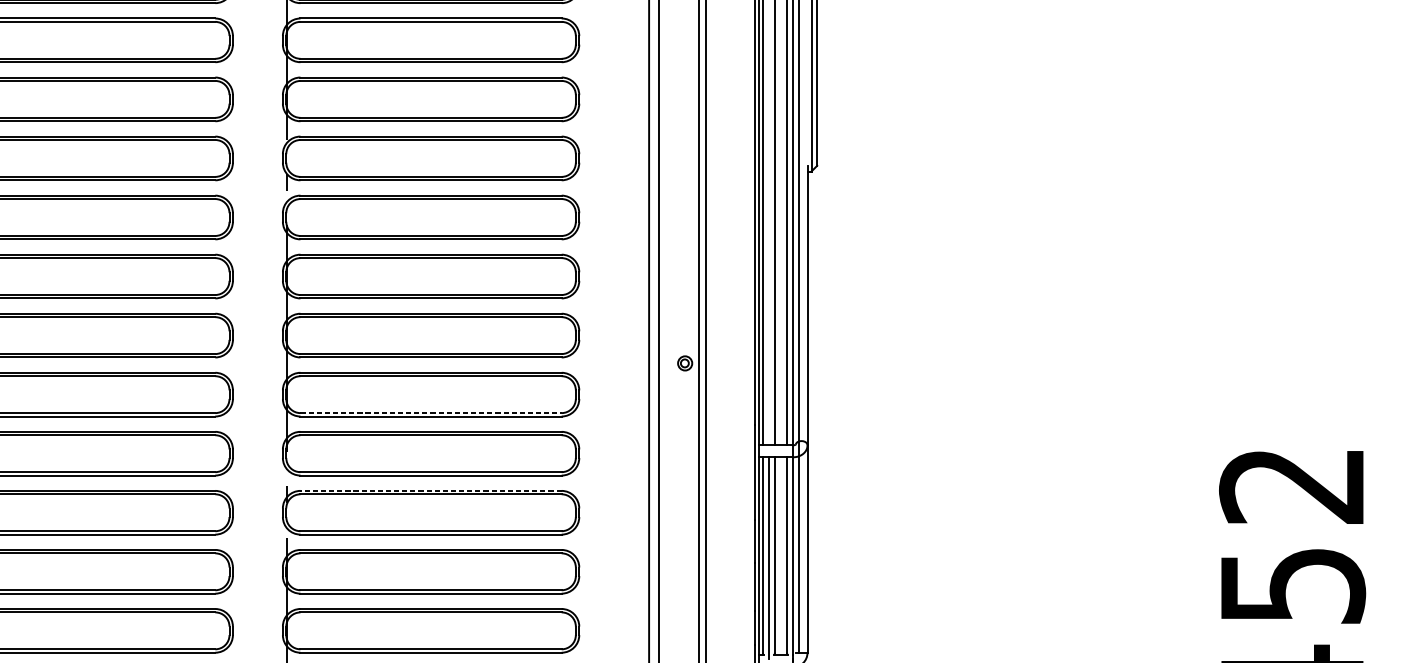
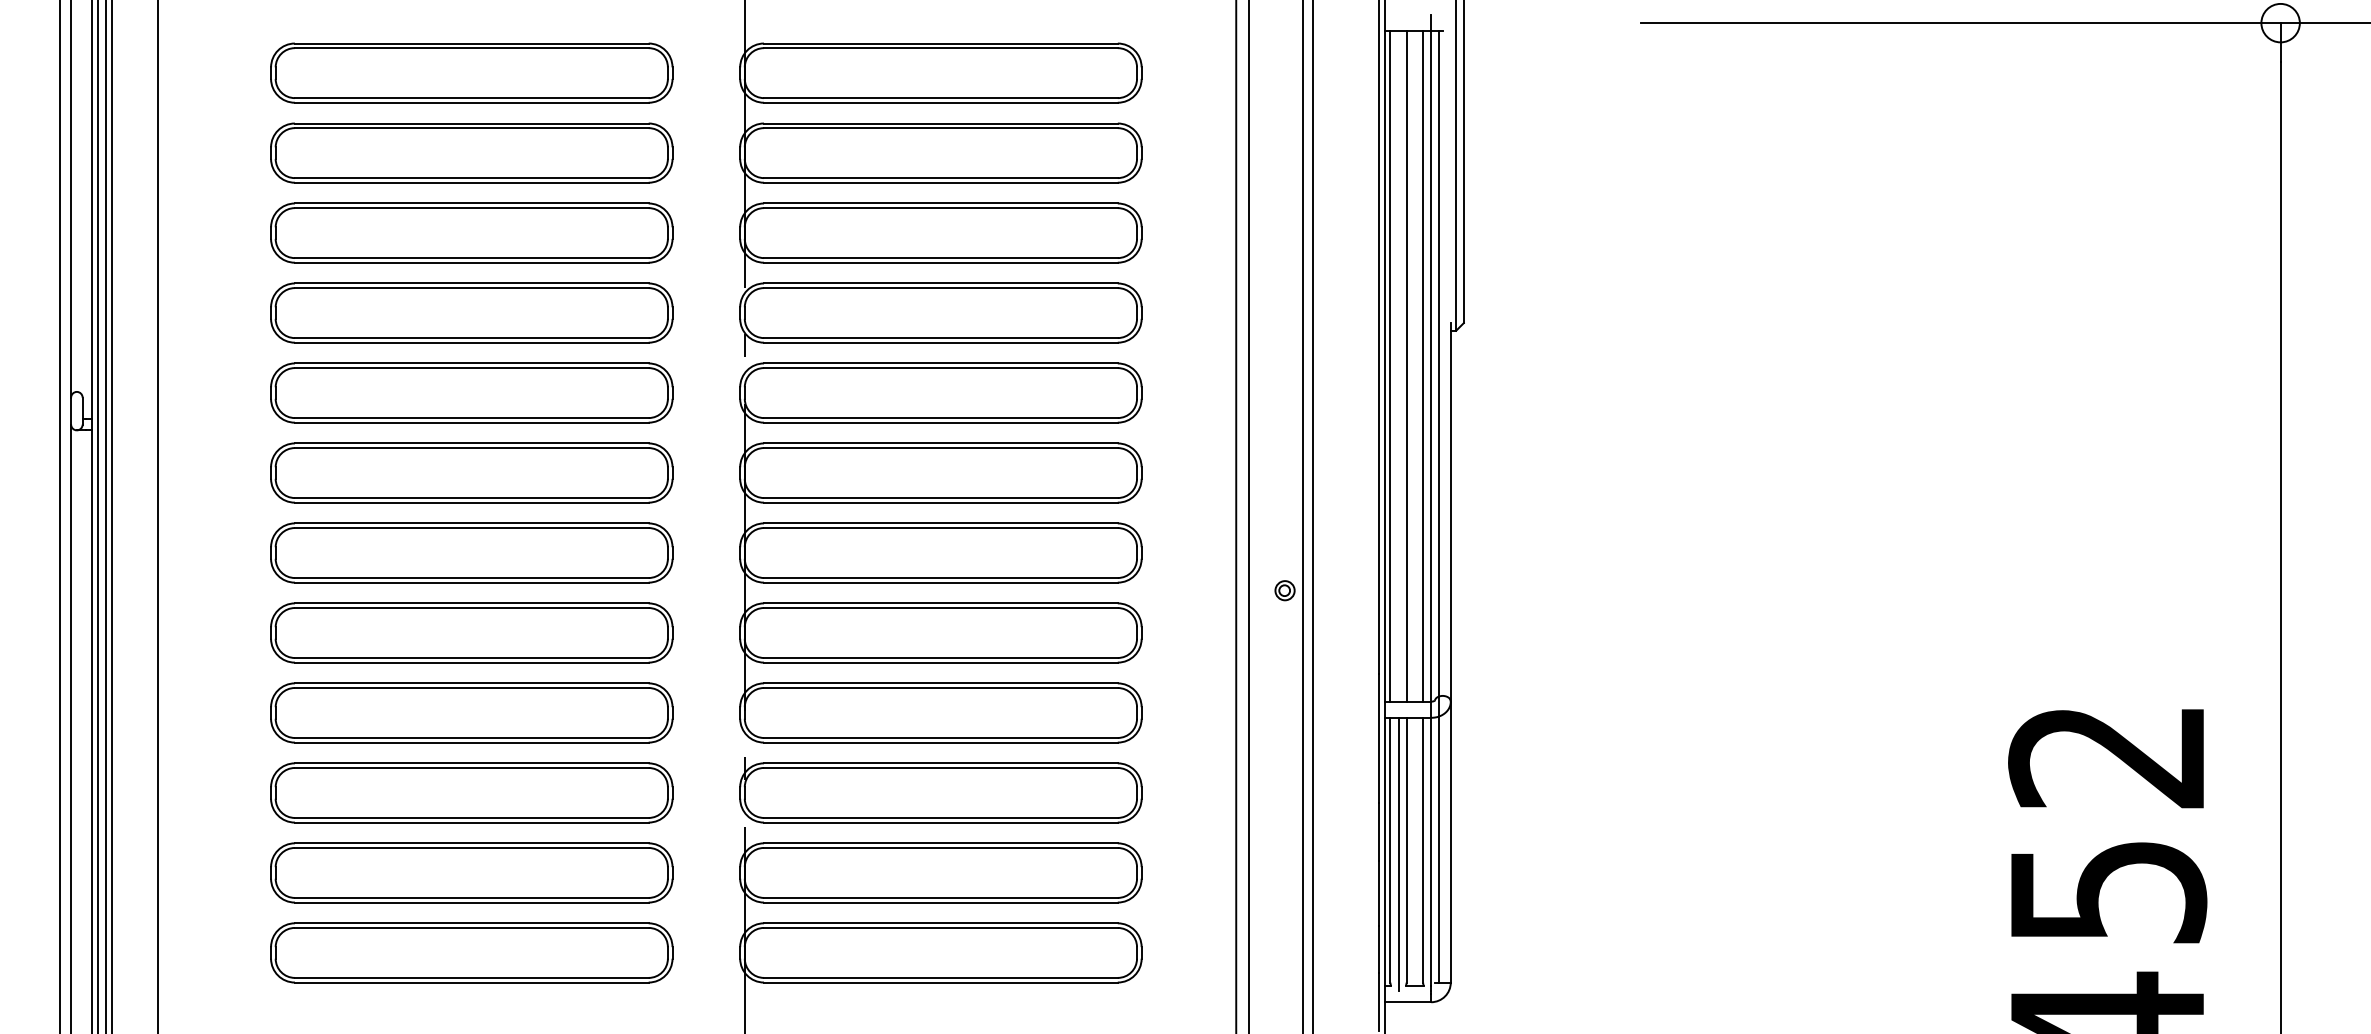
line: (430, 413) -> (940, 658), dashed -> solid
line: (430, 491) -> (940, 763), dashed -> solid

